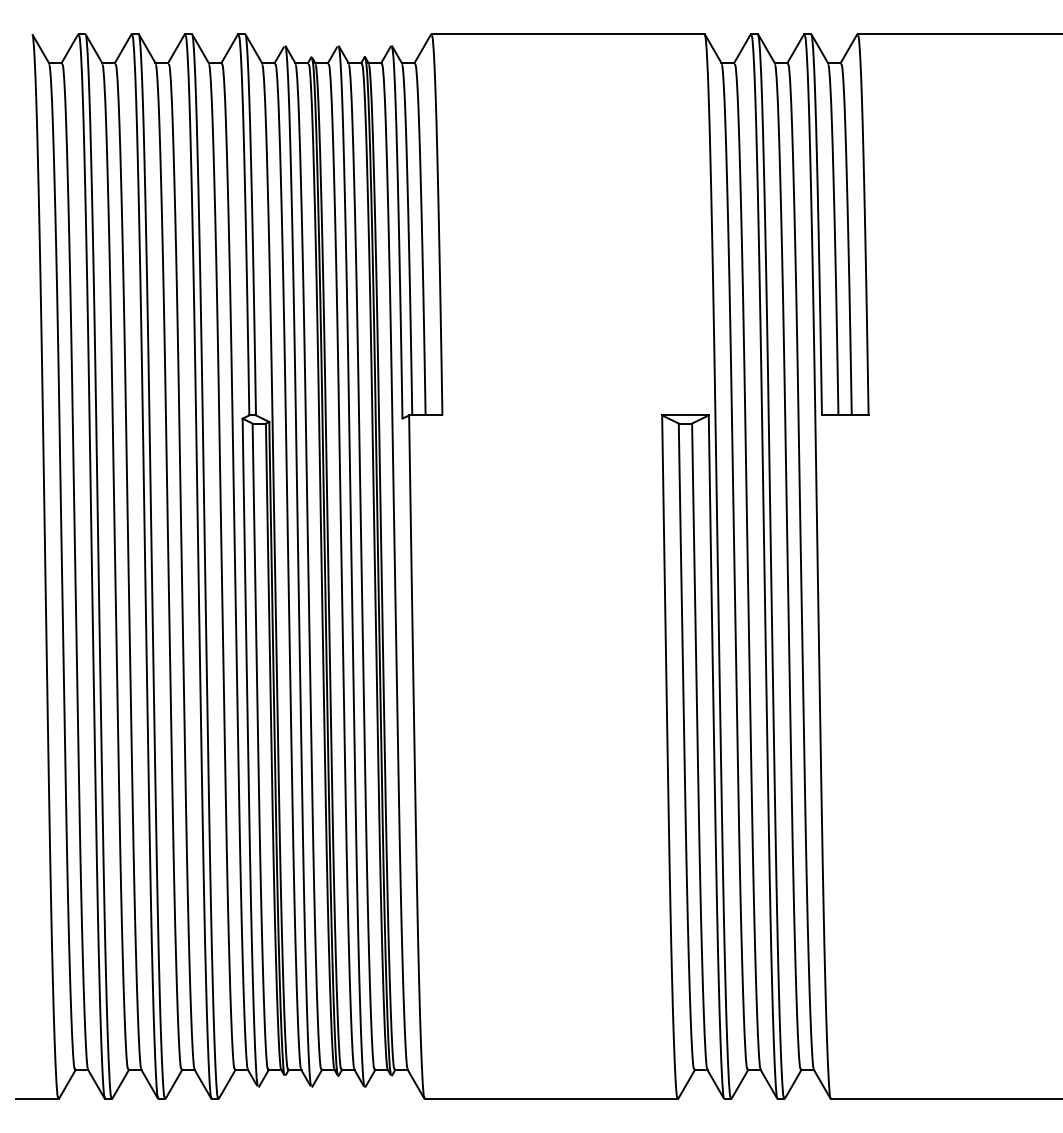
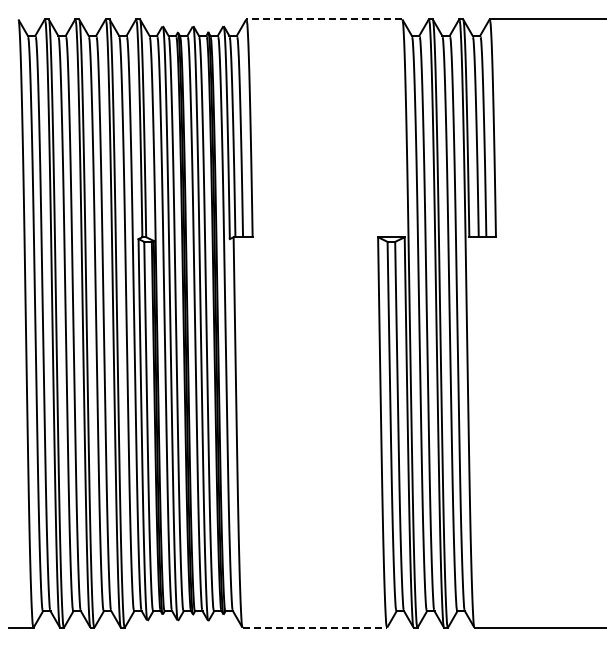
line: (568, 34) -> (324, 19), solid -> dashed
line: (552, 1098) -> (315, 627), solid -> dashed

